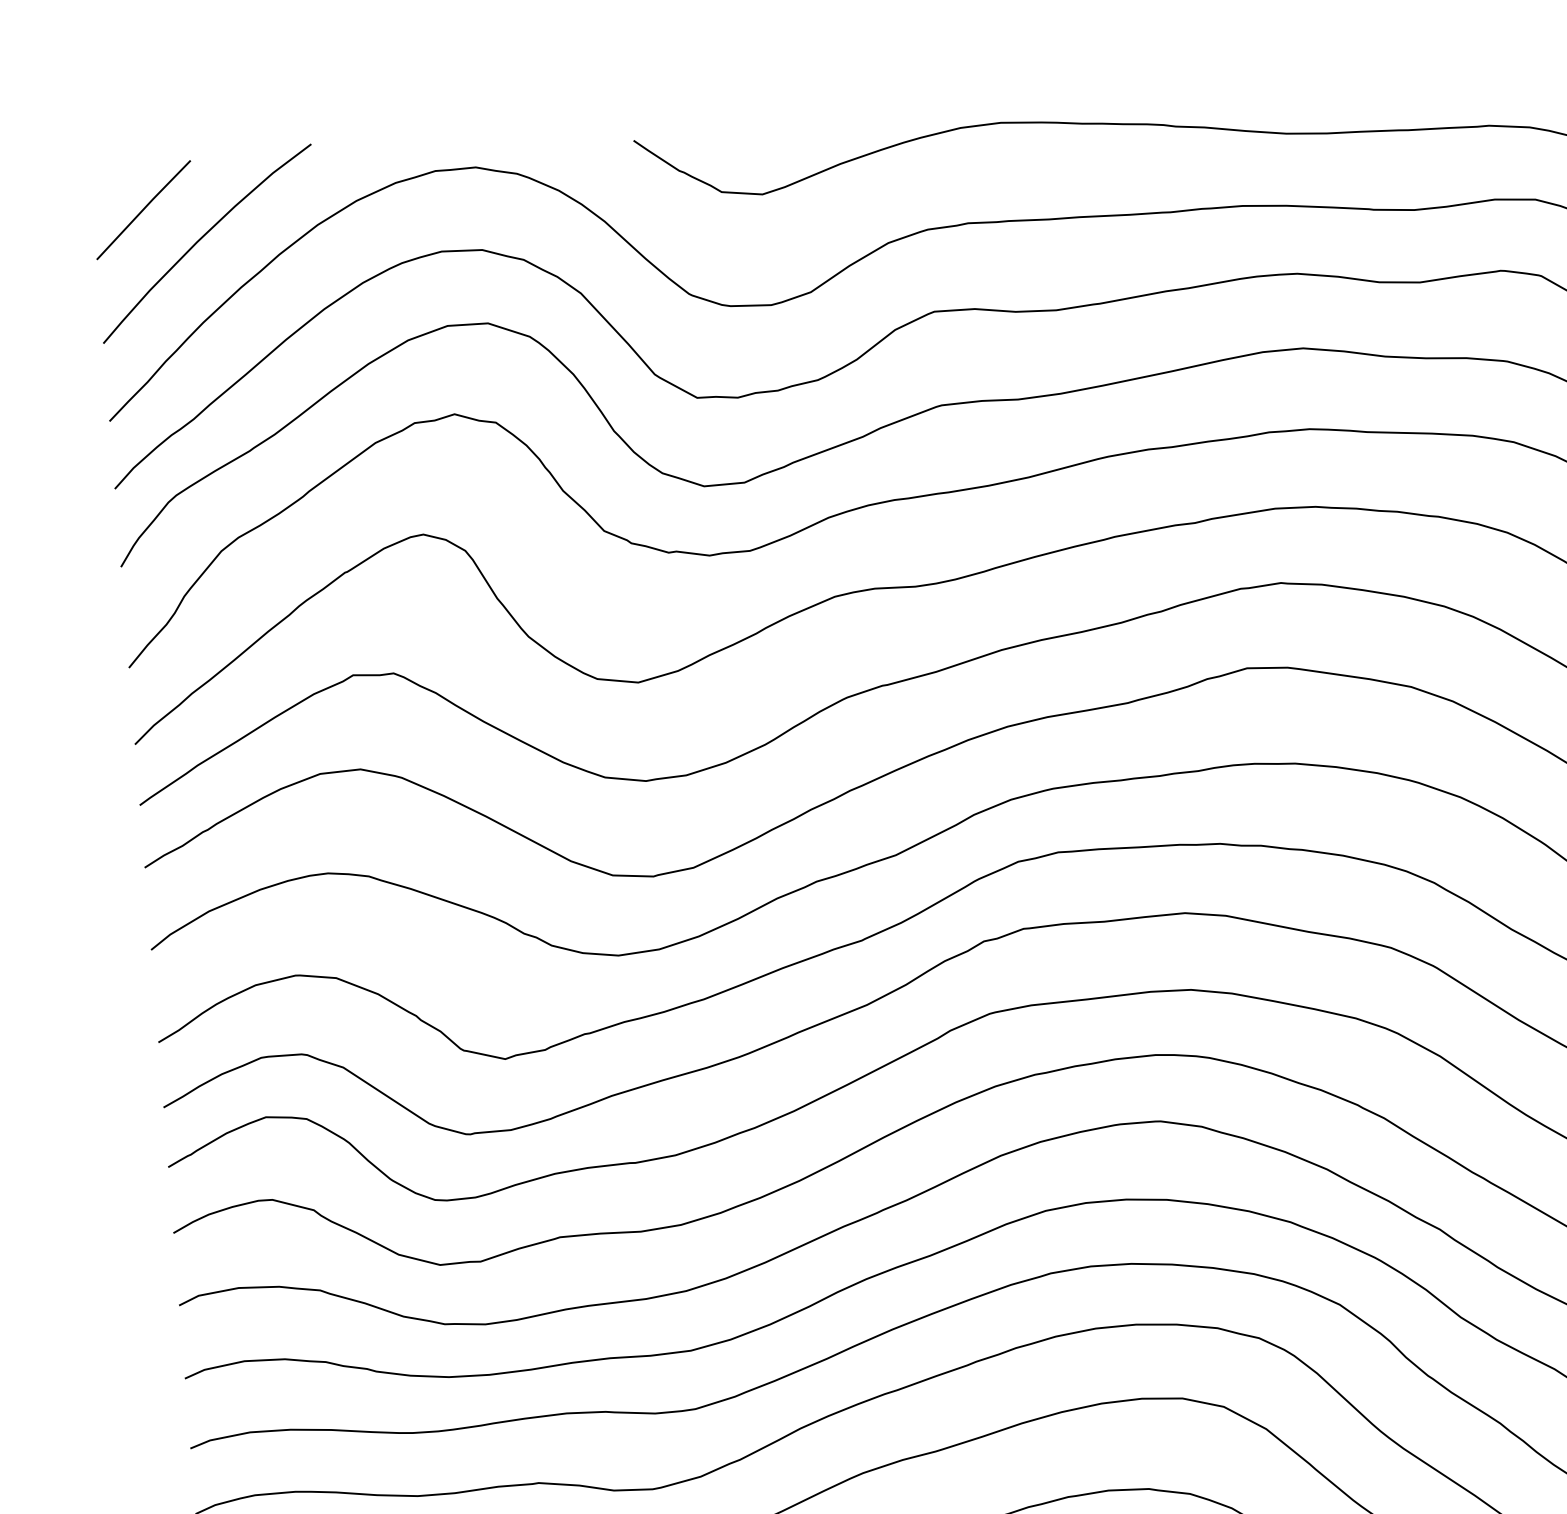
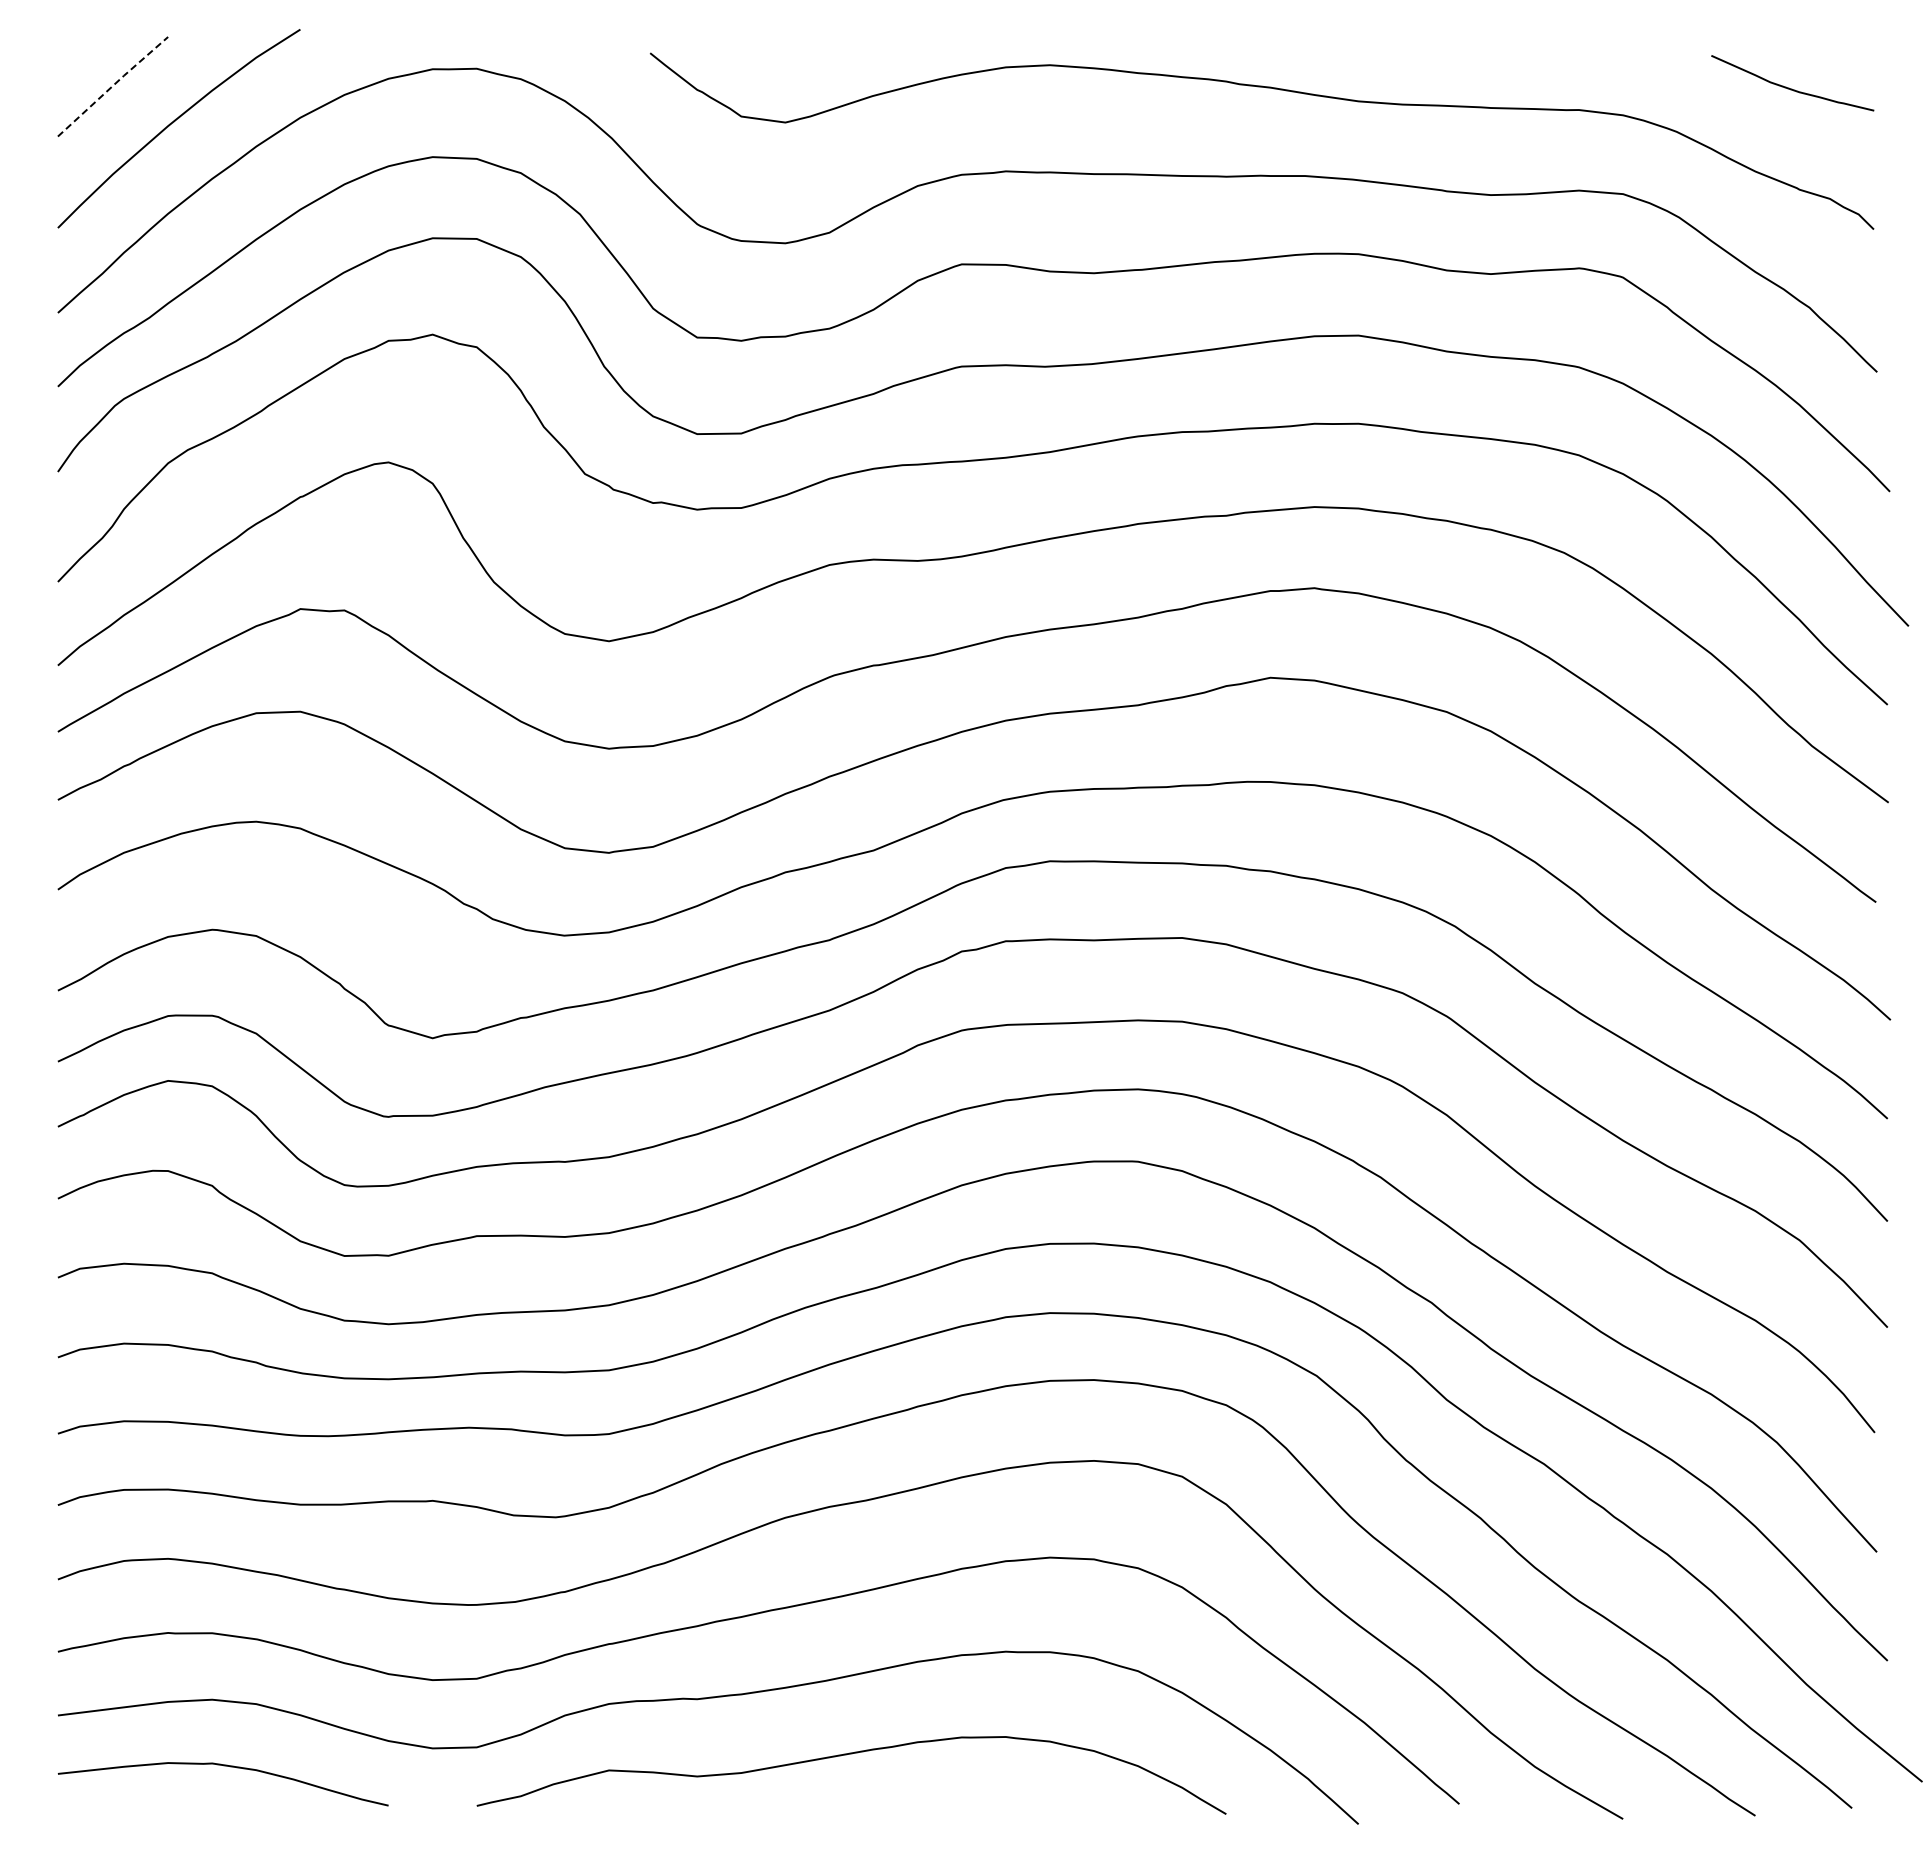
line: (144, 208) -> (113, 85), solid -> dashed

